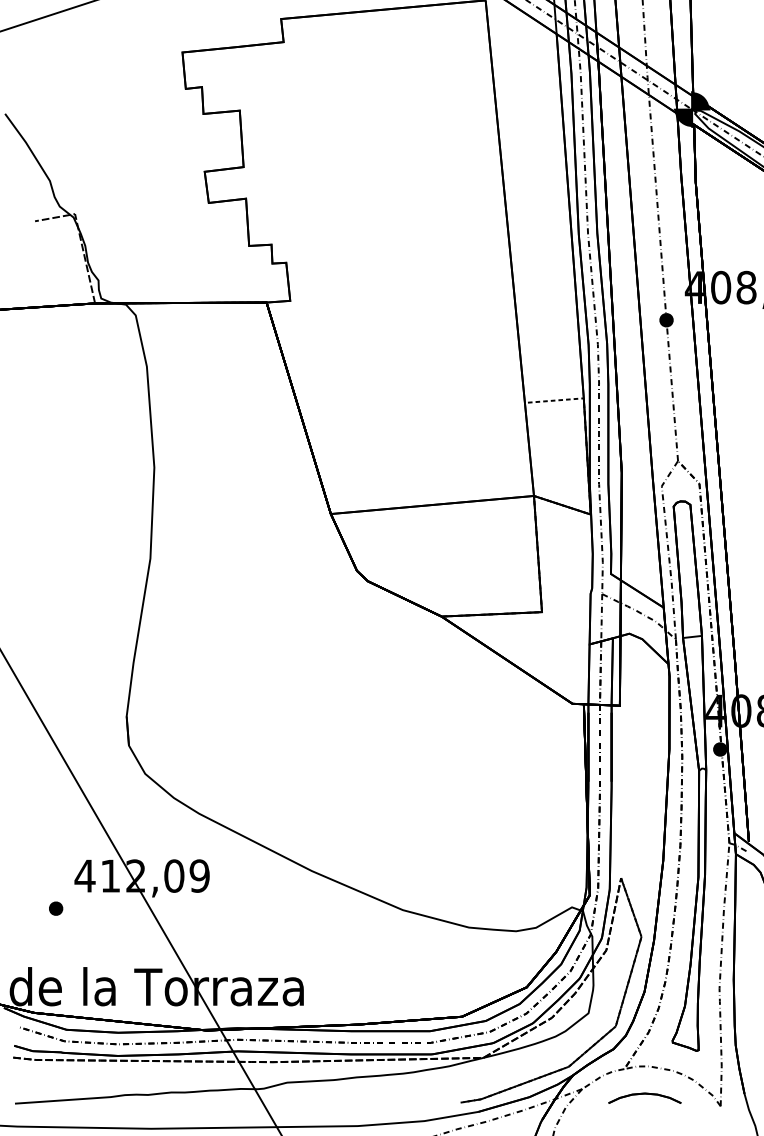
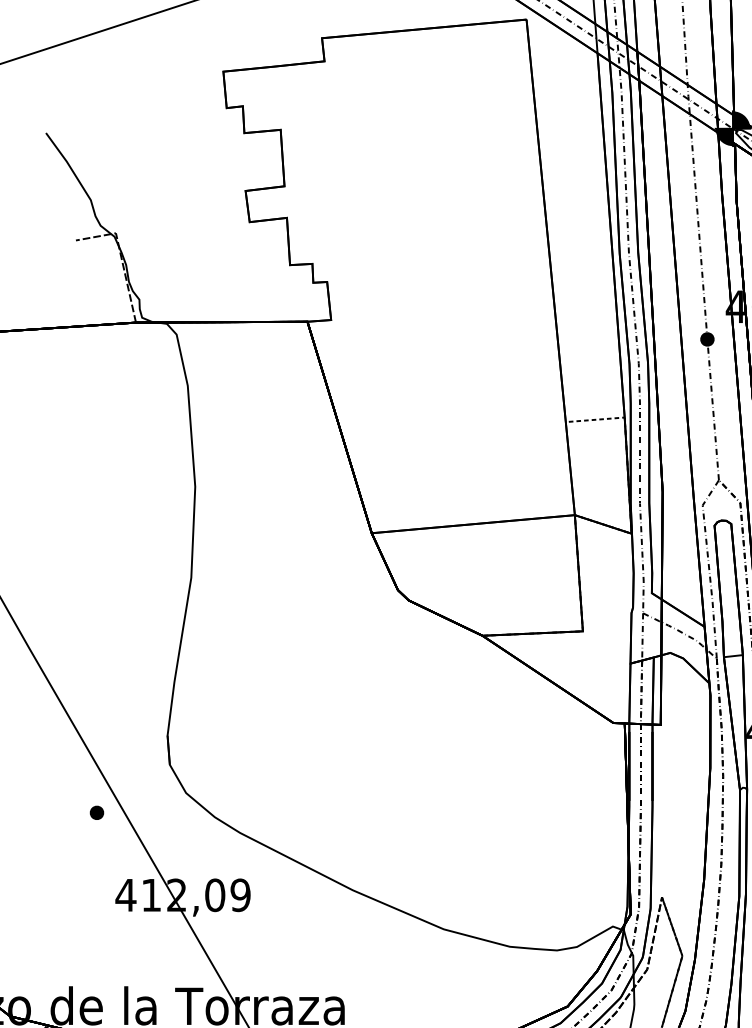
part: (56, 908) -> (97, 812), moved

